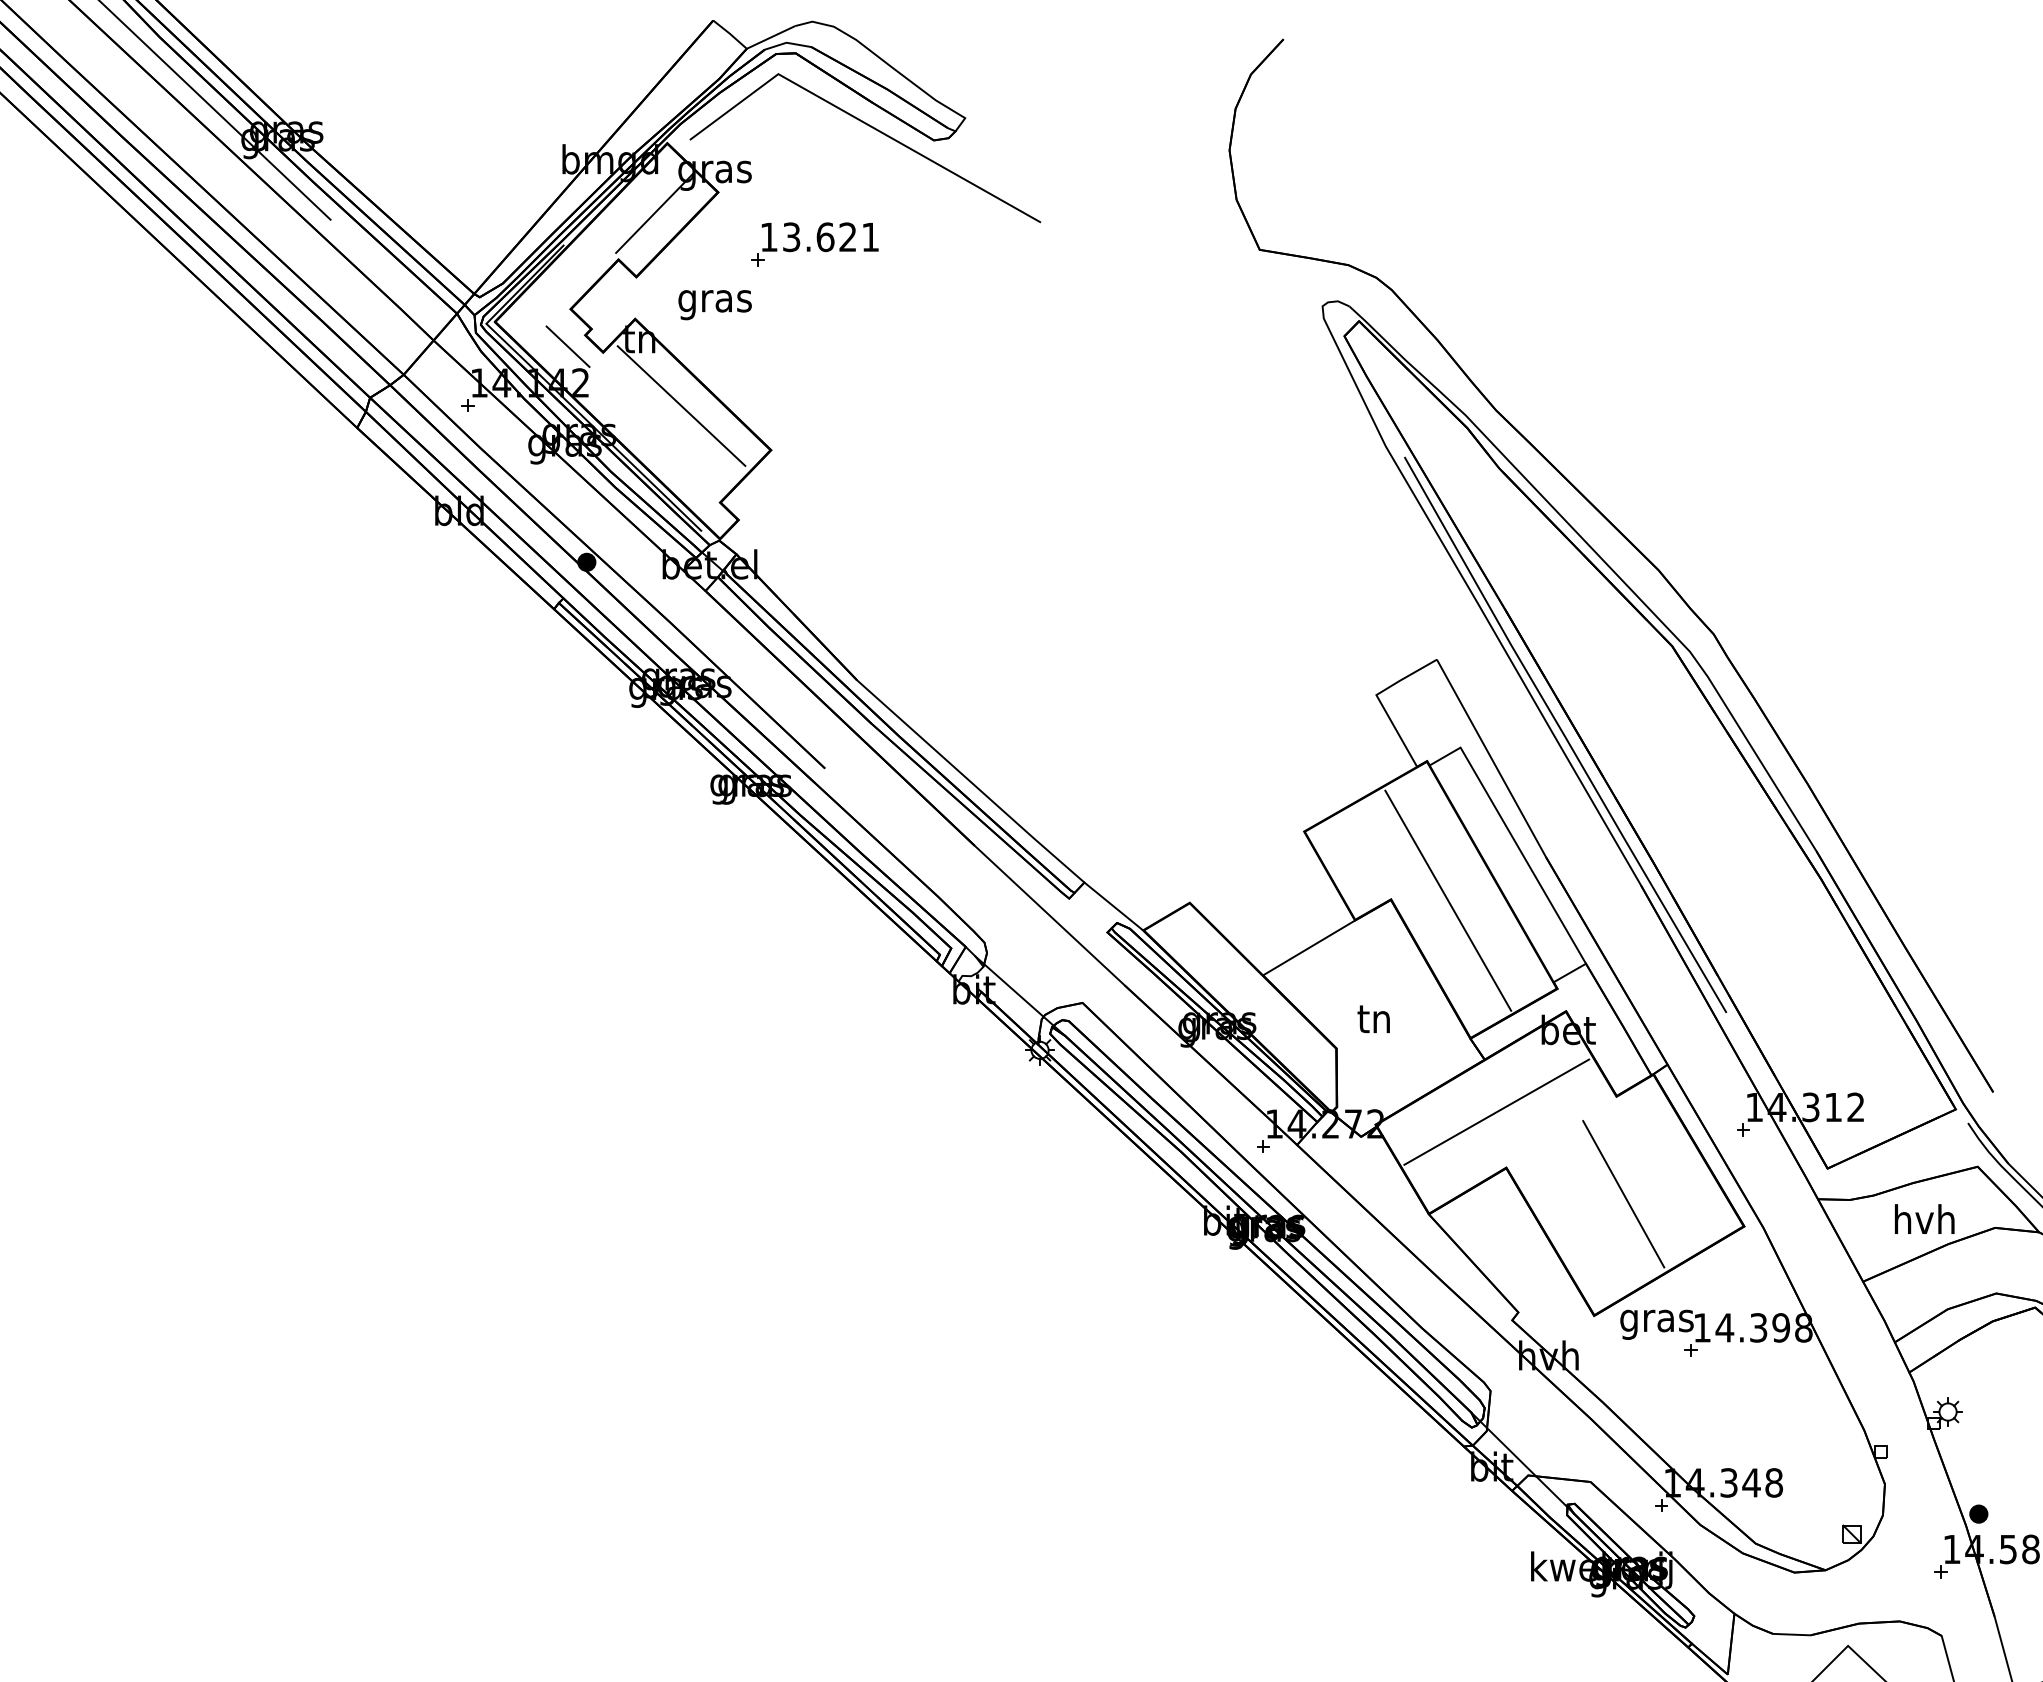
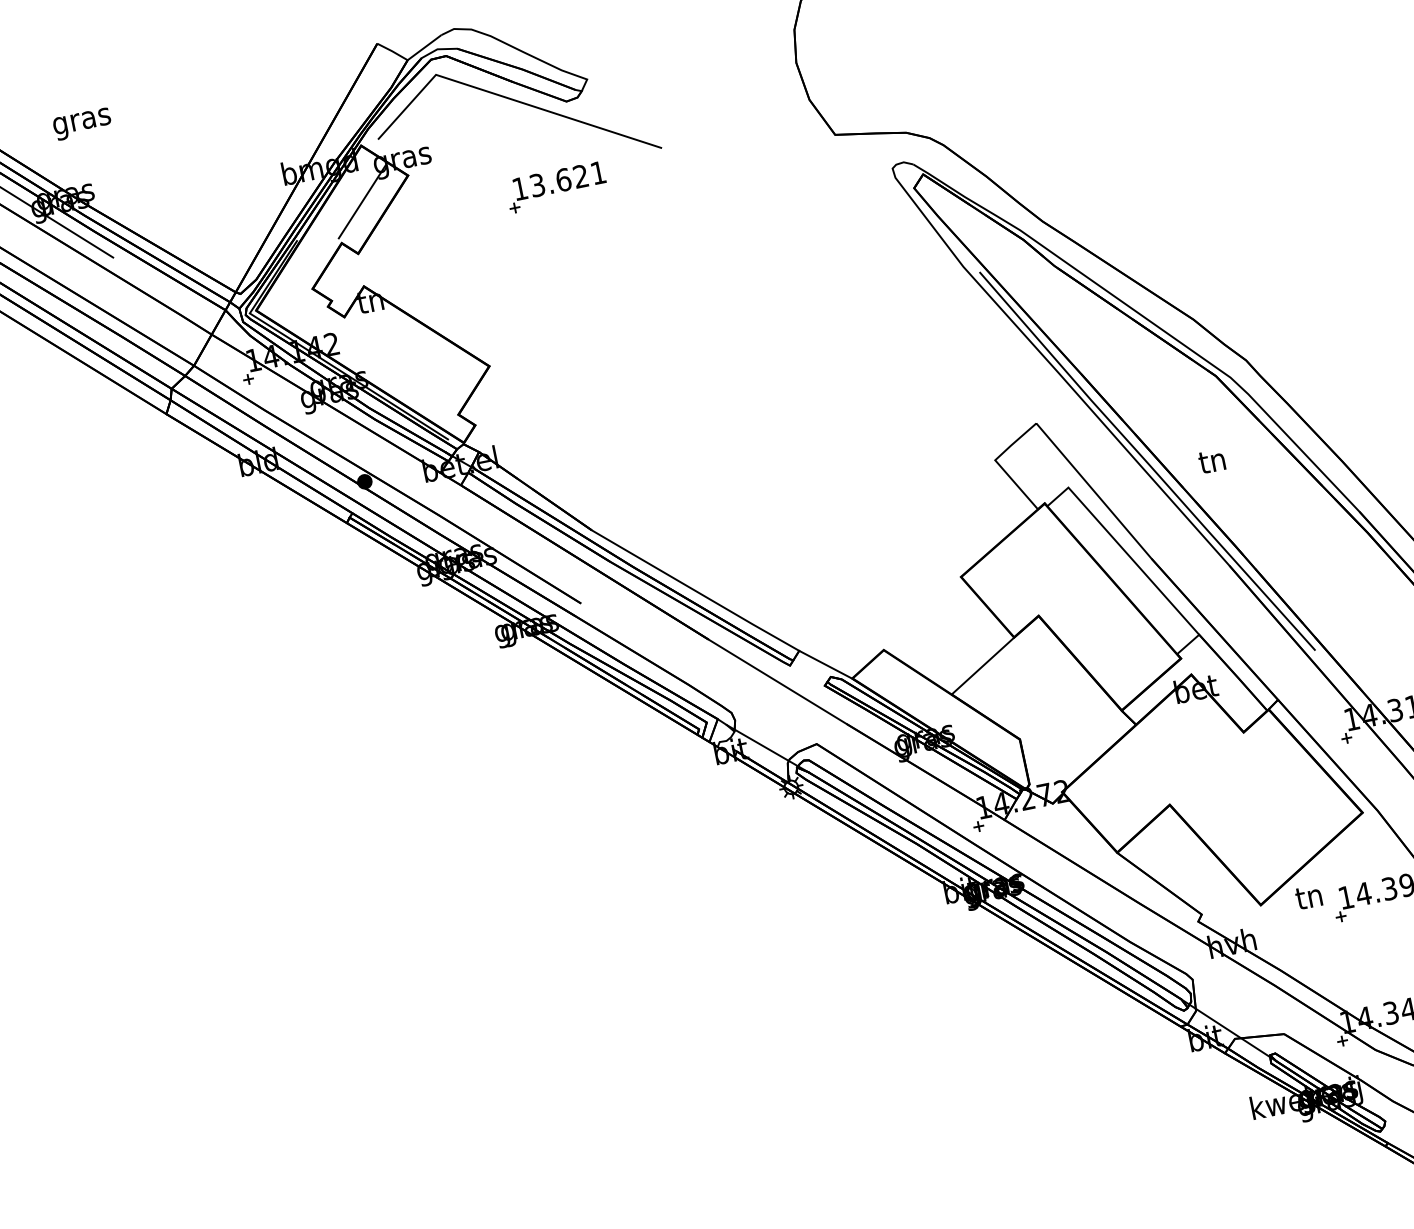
part: (814, 244) -> (556, 187), moved
text: (714, 305) -> (82, 124), moved
line: (567, 346) -> (316, 318), removed
line: (681, 405) -> (413, 345), removed
line: (1448, 900) -> (1083, 607), removed
text: (1373, 1019) -> (1211, 461), moved
line: (1496, 1111) -> (1153, 762), removed
line: (1623, 1194) -> (1264, 807), removed
text: (1656, 1321) -> (1309, 899), gras -> tn

